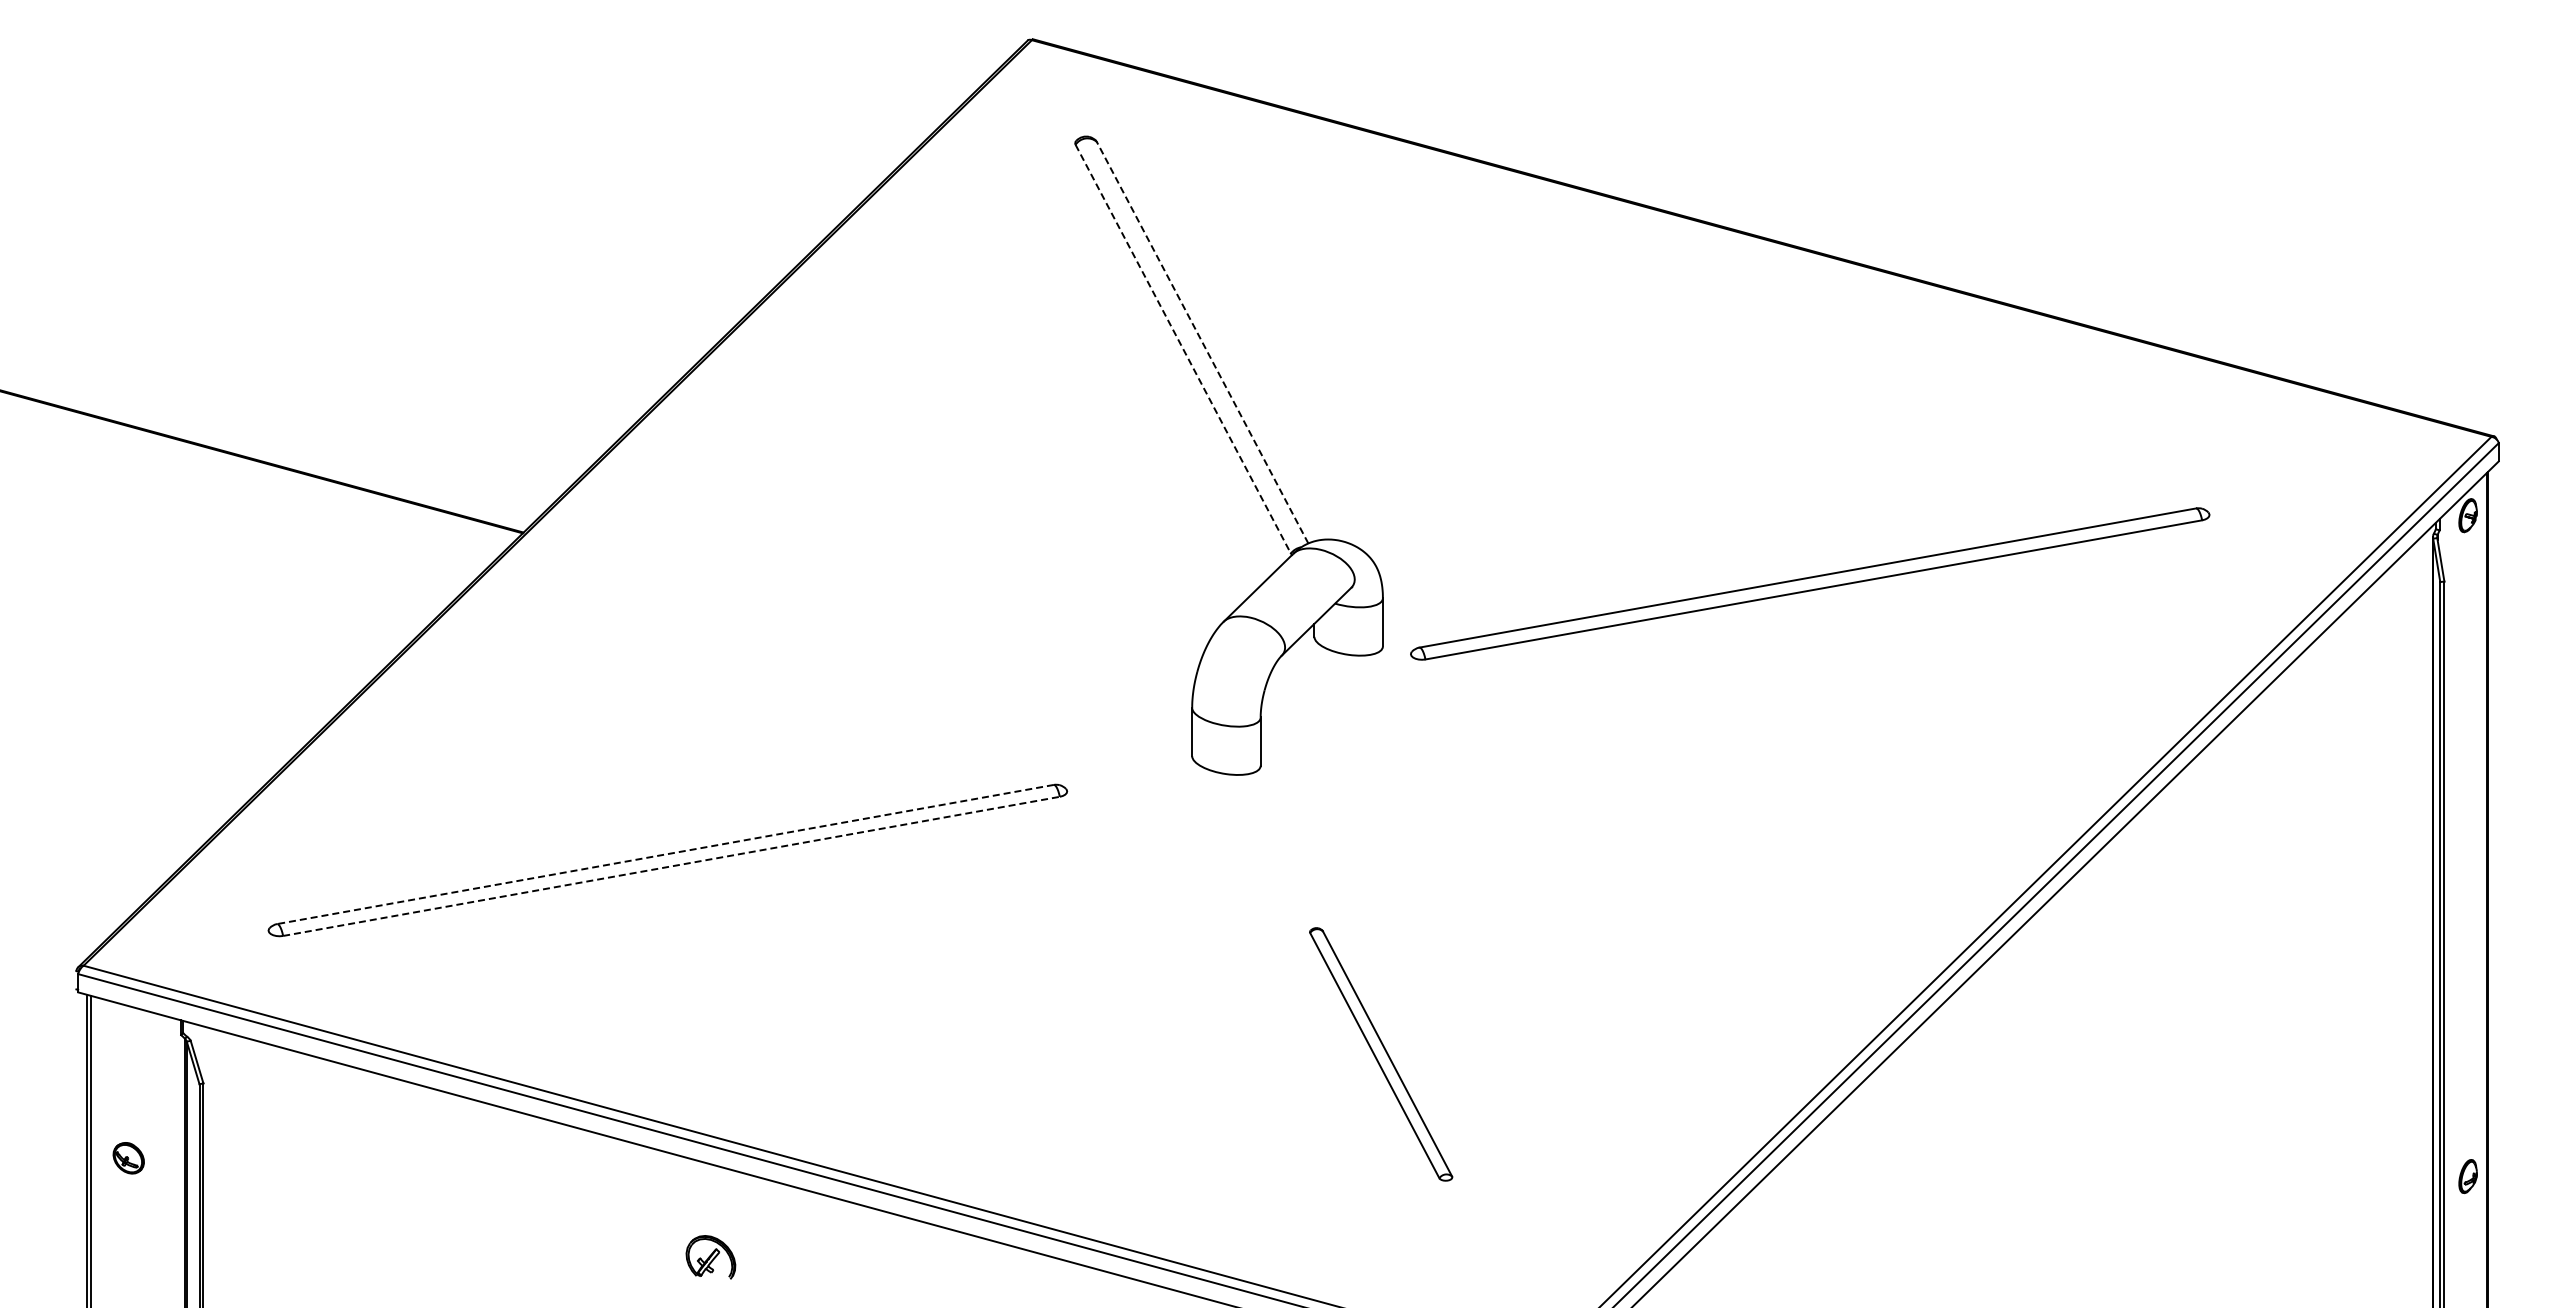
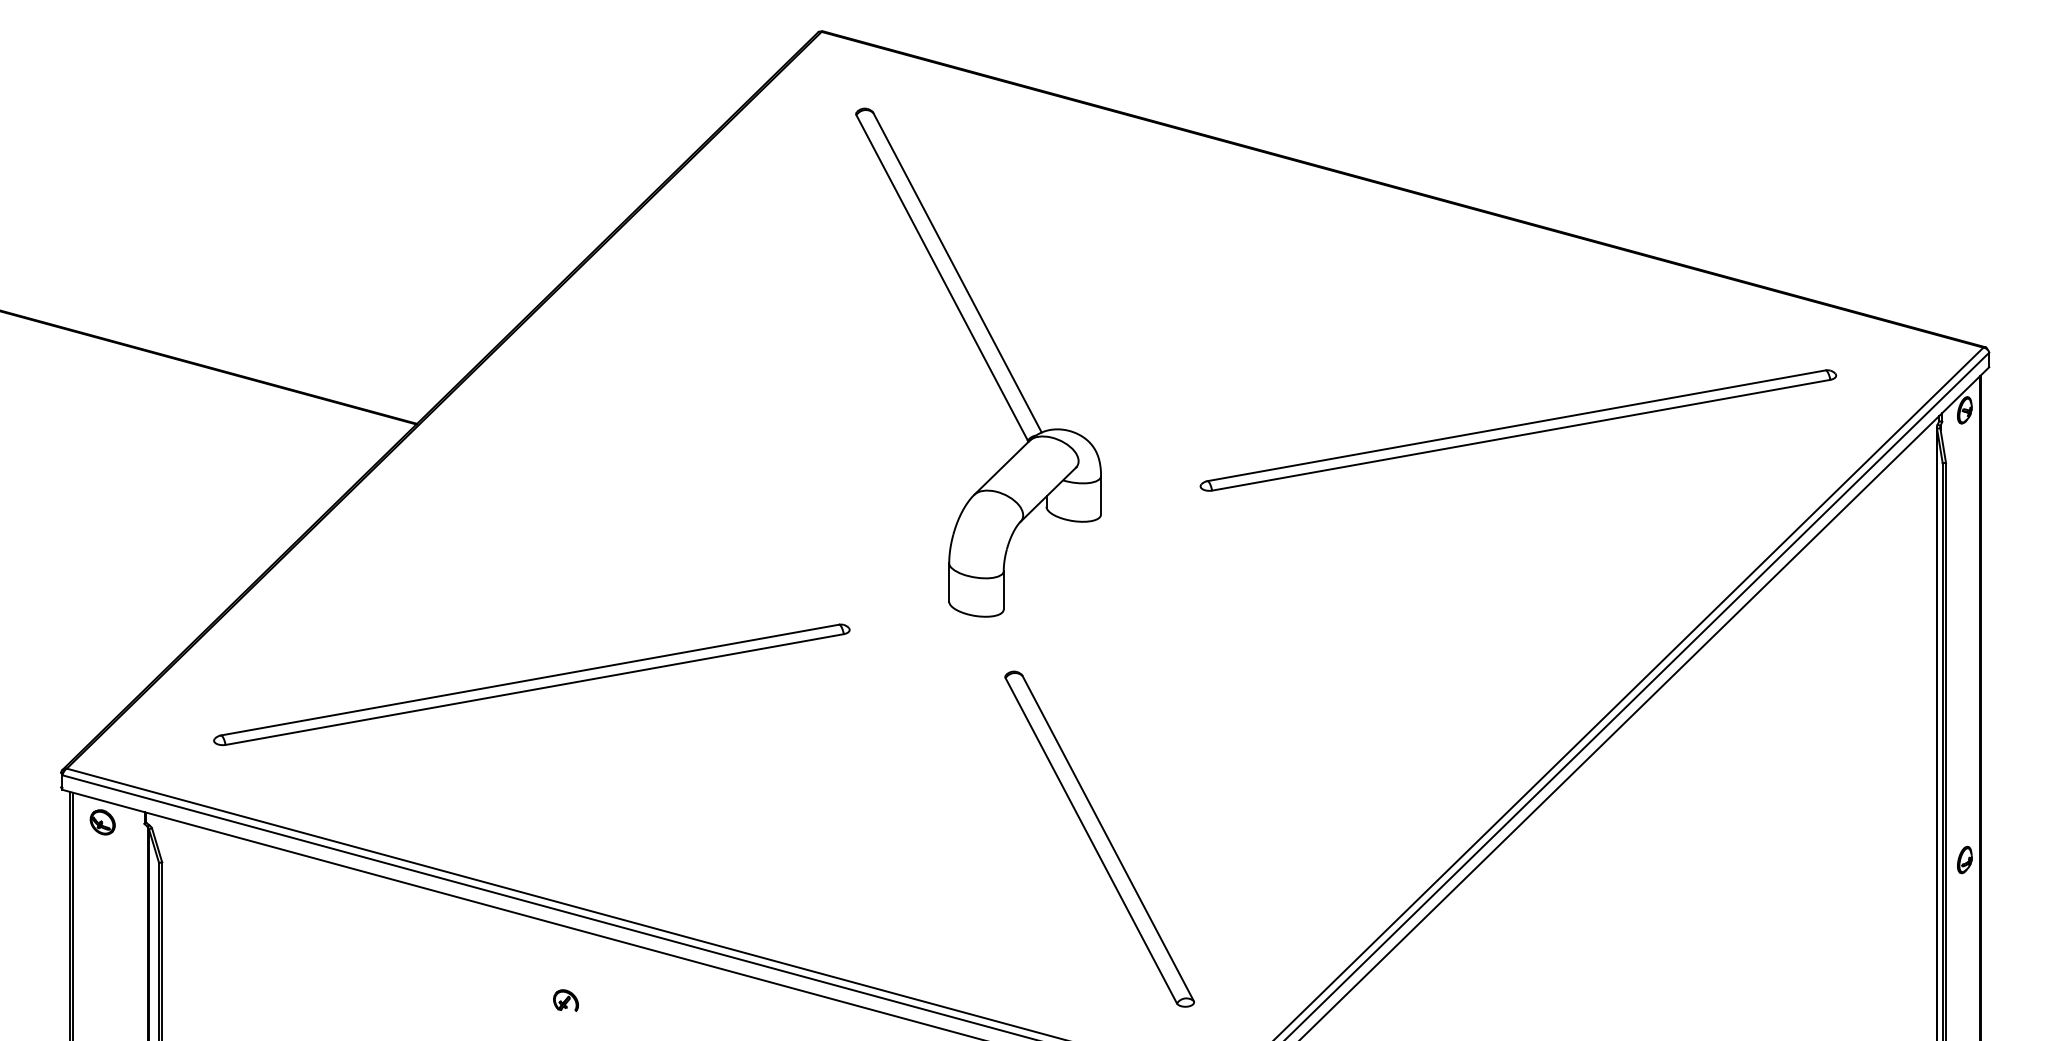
line: (1202, 342) -> (957, 272), dashed -> solid
line: (1183, 349) -> (942, 278), dashed -> solid
part: (1810, 583) -> (1518, 430), moved
line: (665, 854) -> (529, 680), dashed -> solid
line: (671, 866) -> (534, 689), dashed -> solid
part: (1380, 1054) -> (1099, 839), size x1.67
part: (128, 1158) -> (102, 822), moved
part: (2467, 1176) -> (1964, 859), moved
part: (710, 1257) -> (565, 1000), size x0.62

